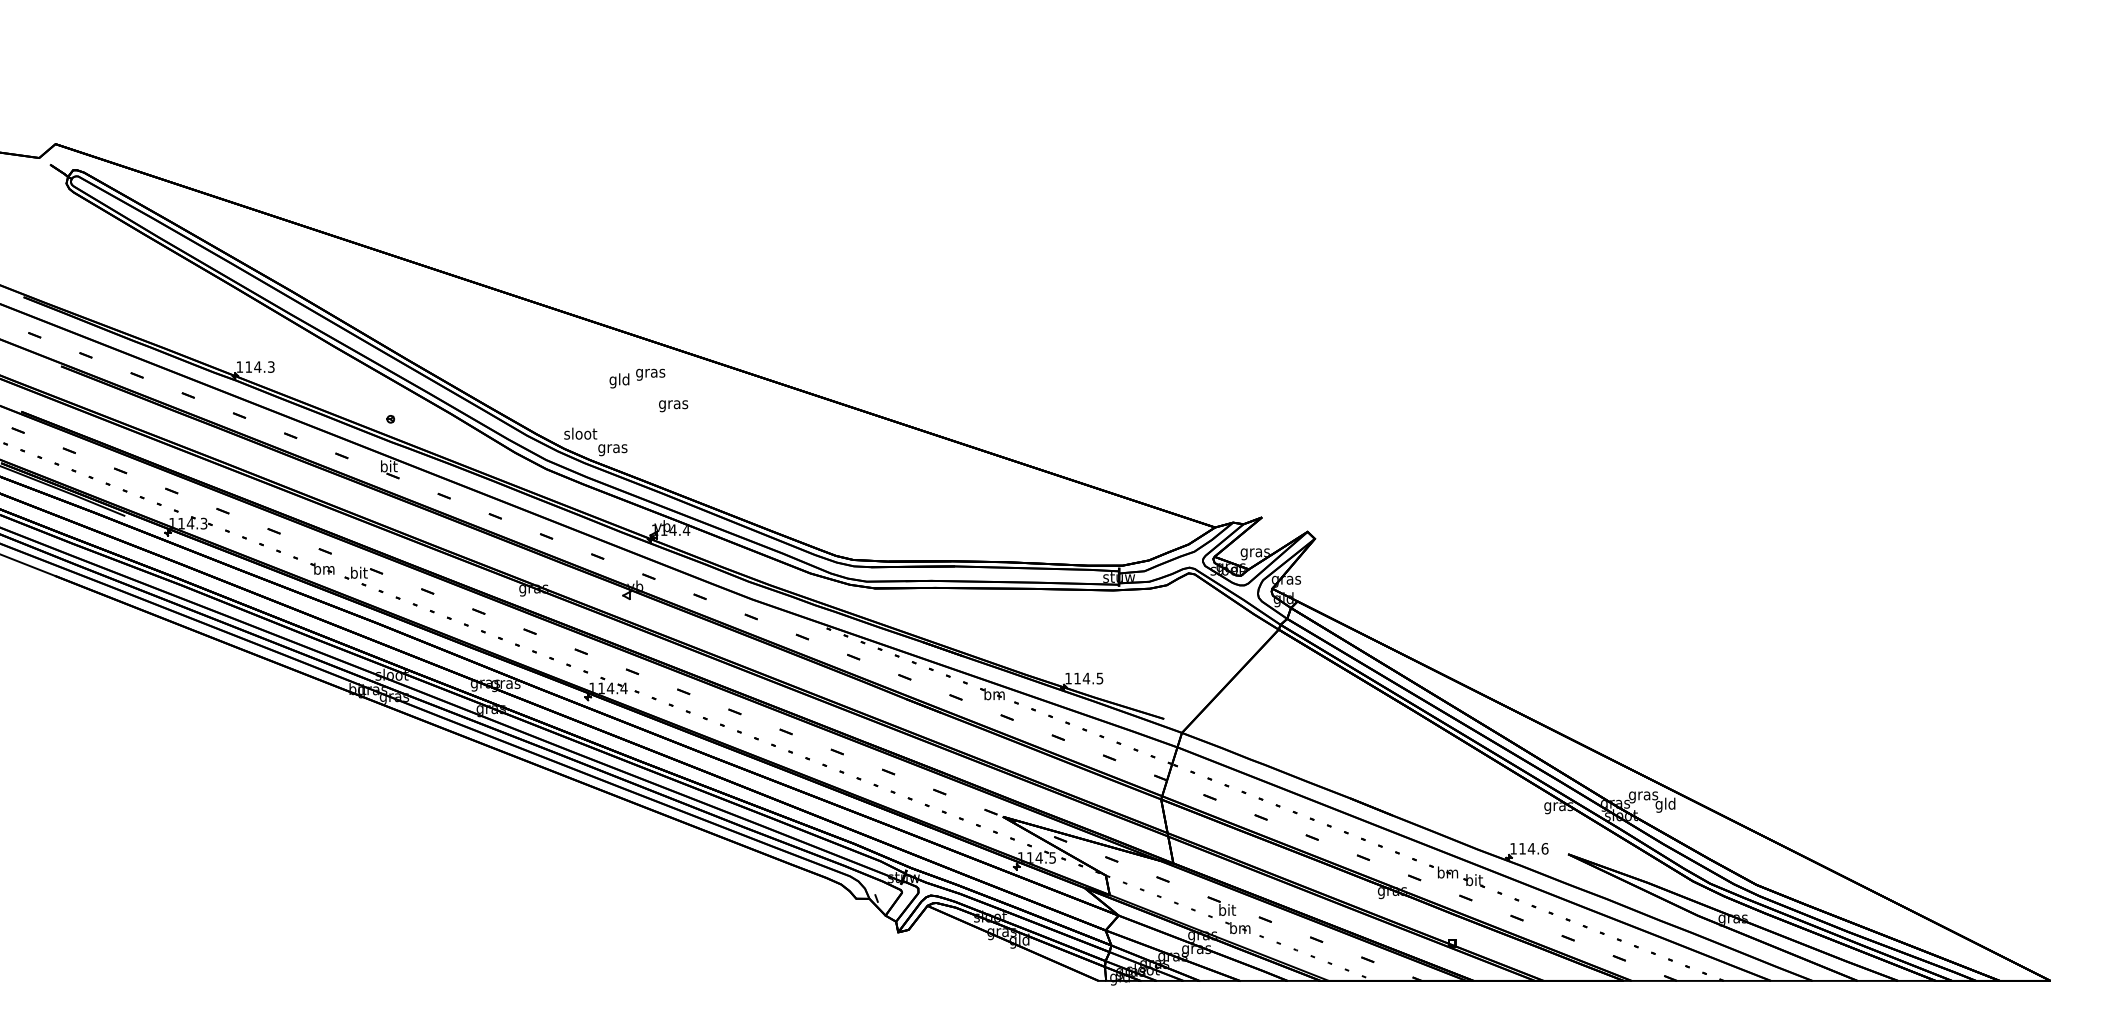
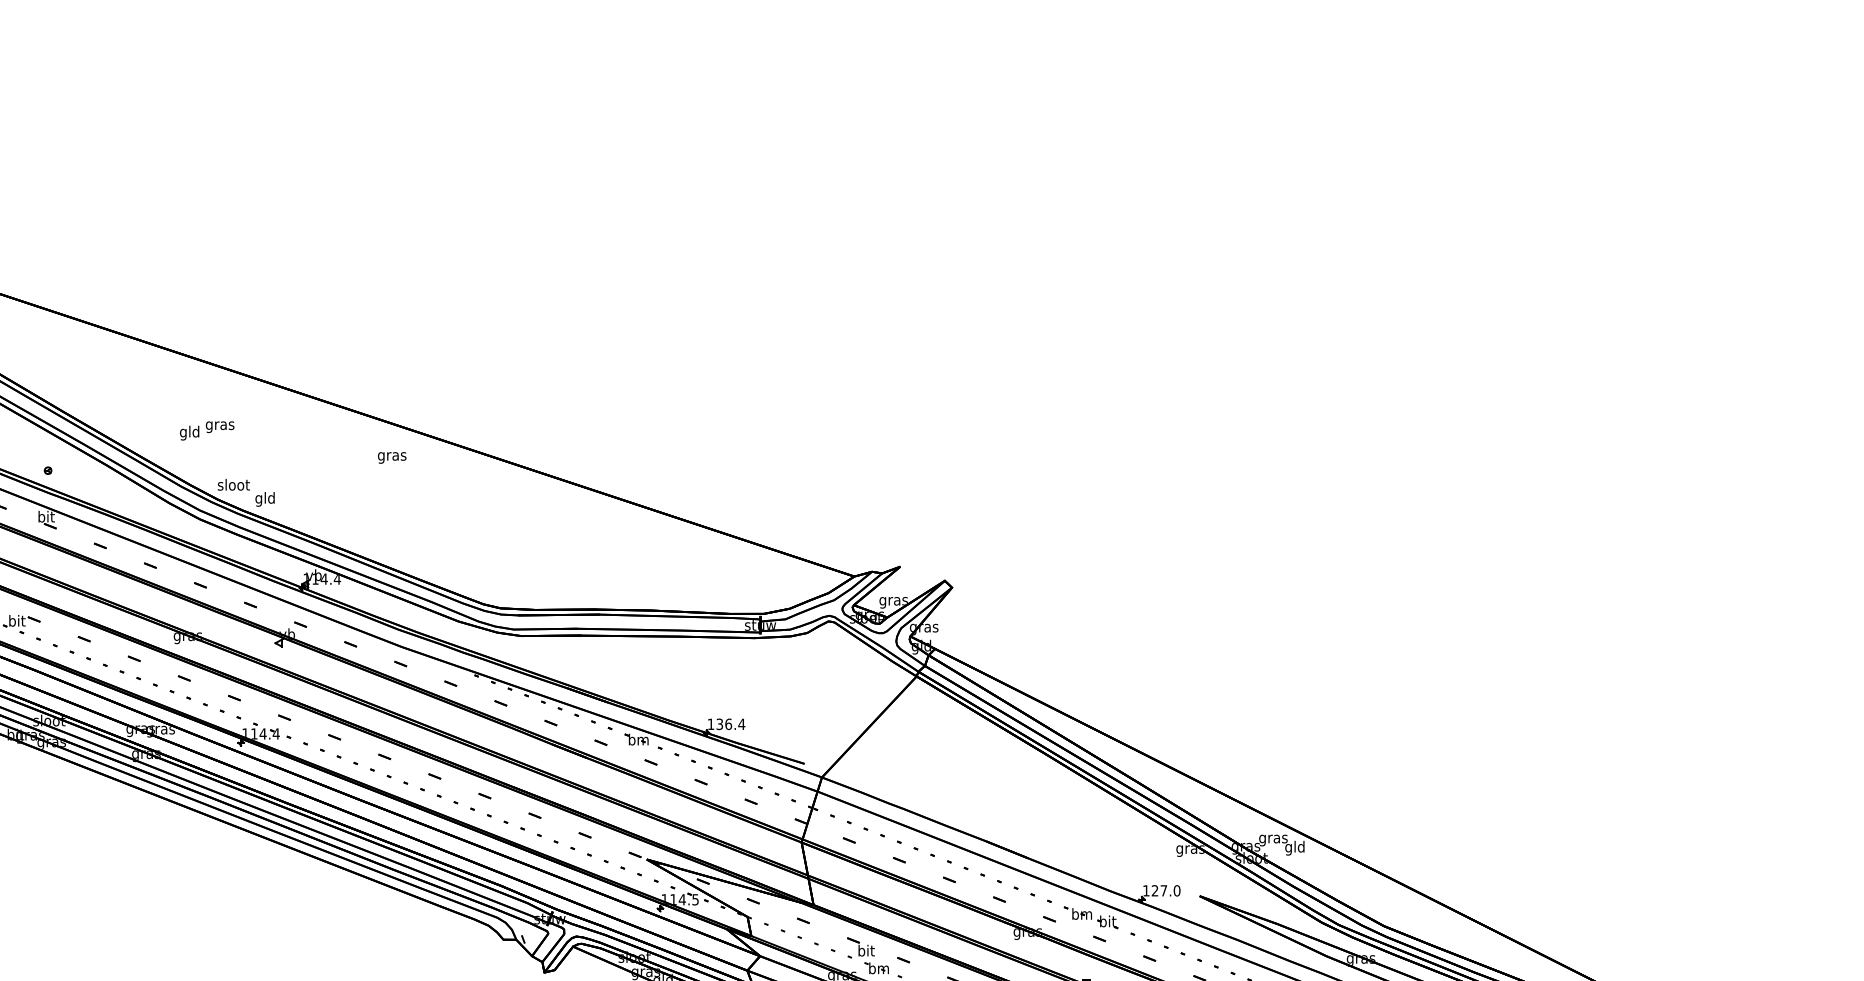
text: (637, 378) -> (207, 430), moved
text: (673, 406) -> (392, 458), moved
text: (612, 448) -> (264, 499), gras -> gld
text: (1088, 678) -> (730, 724), 114.5 -> 136.4
text: (1533, 848) -> (1165, 890), 114.6 -> 127.0

